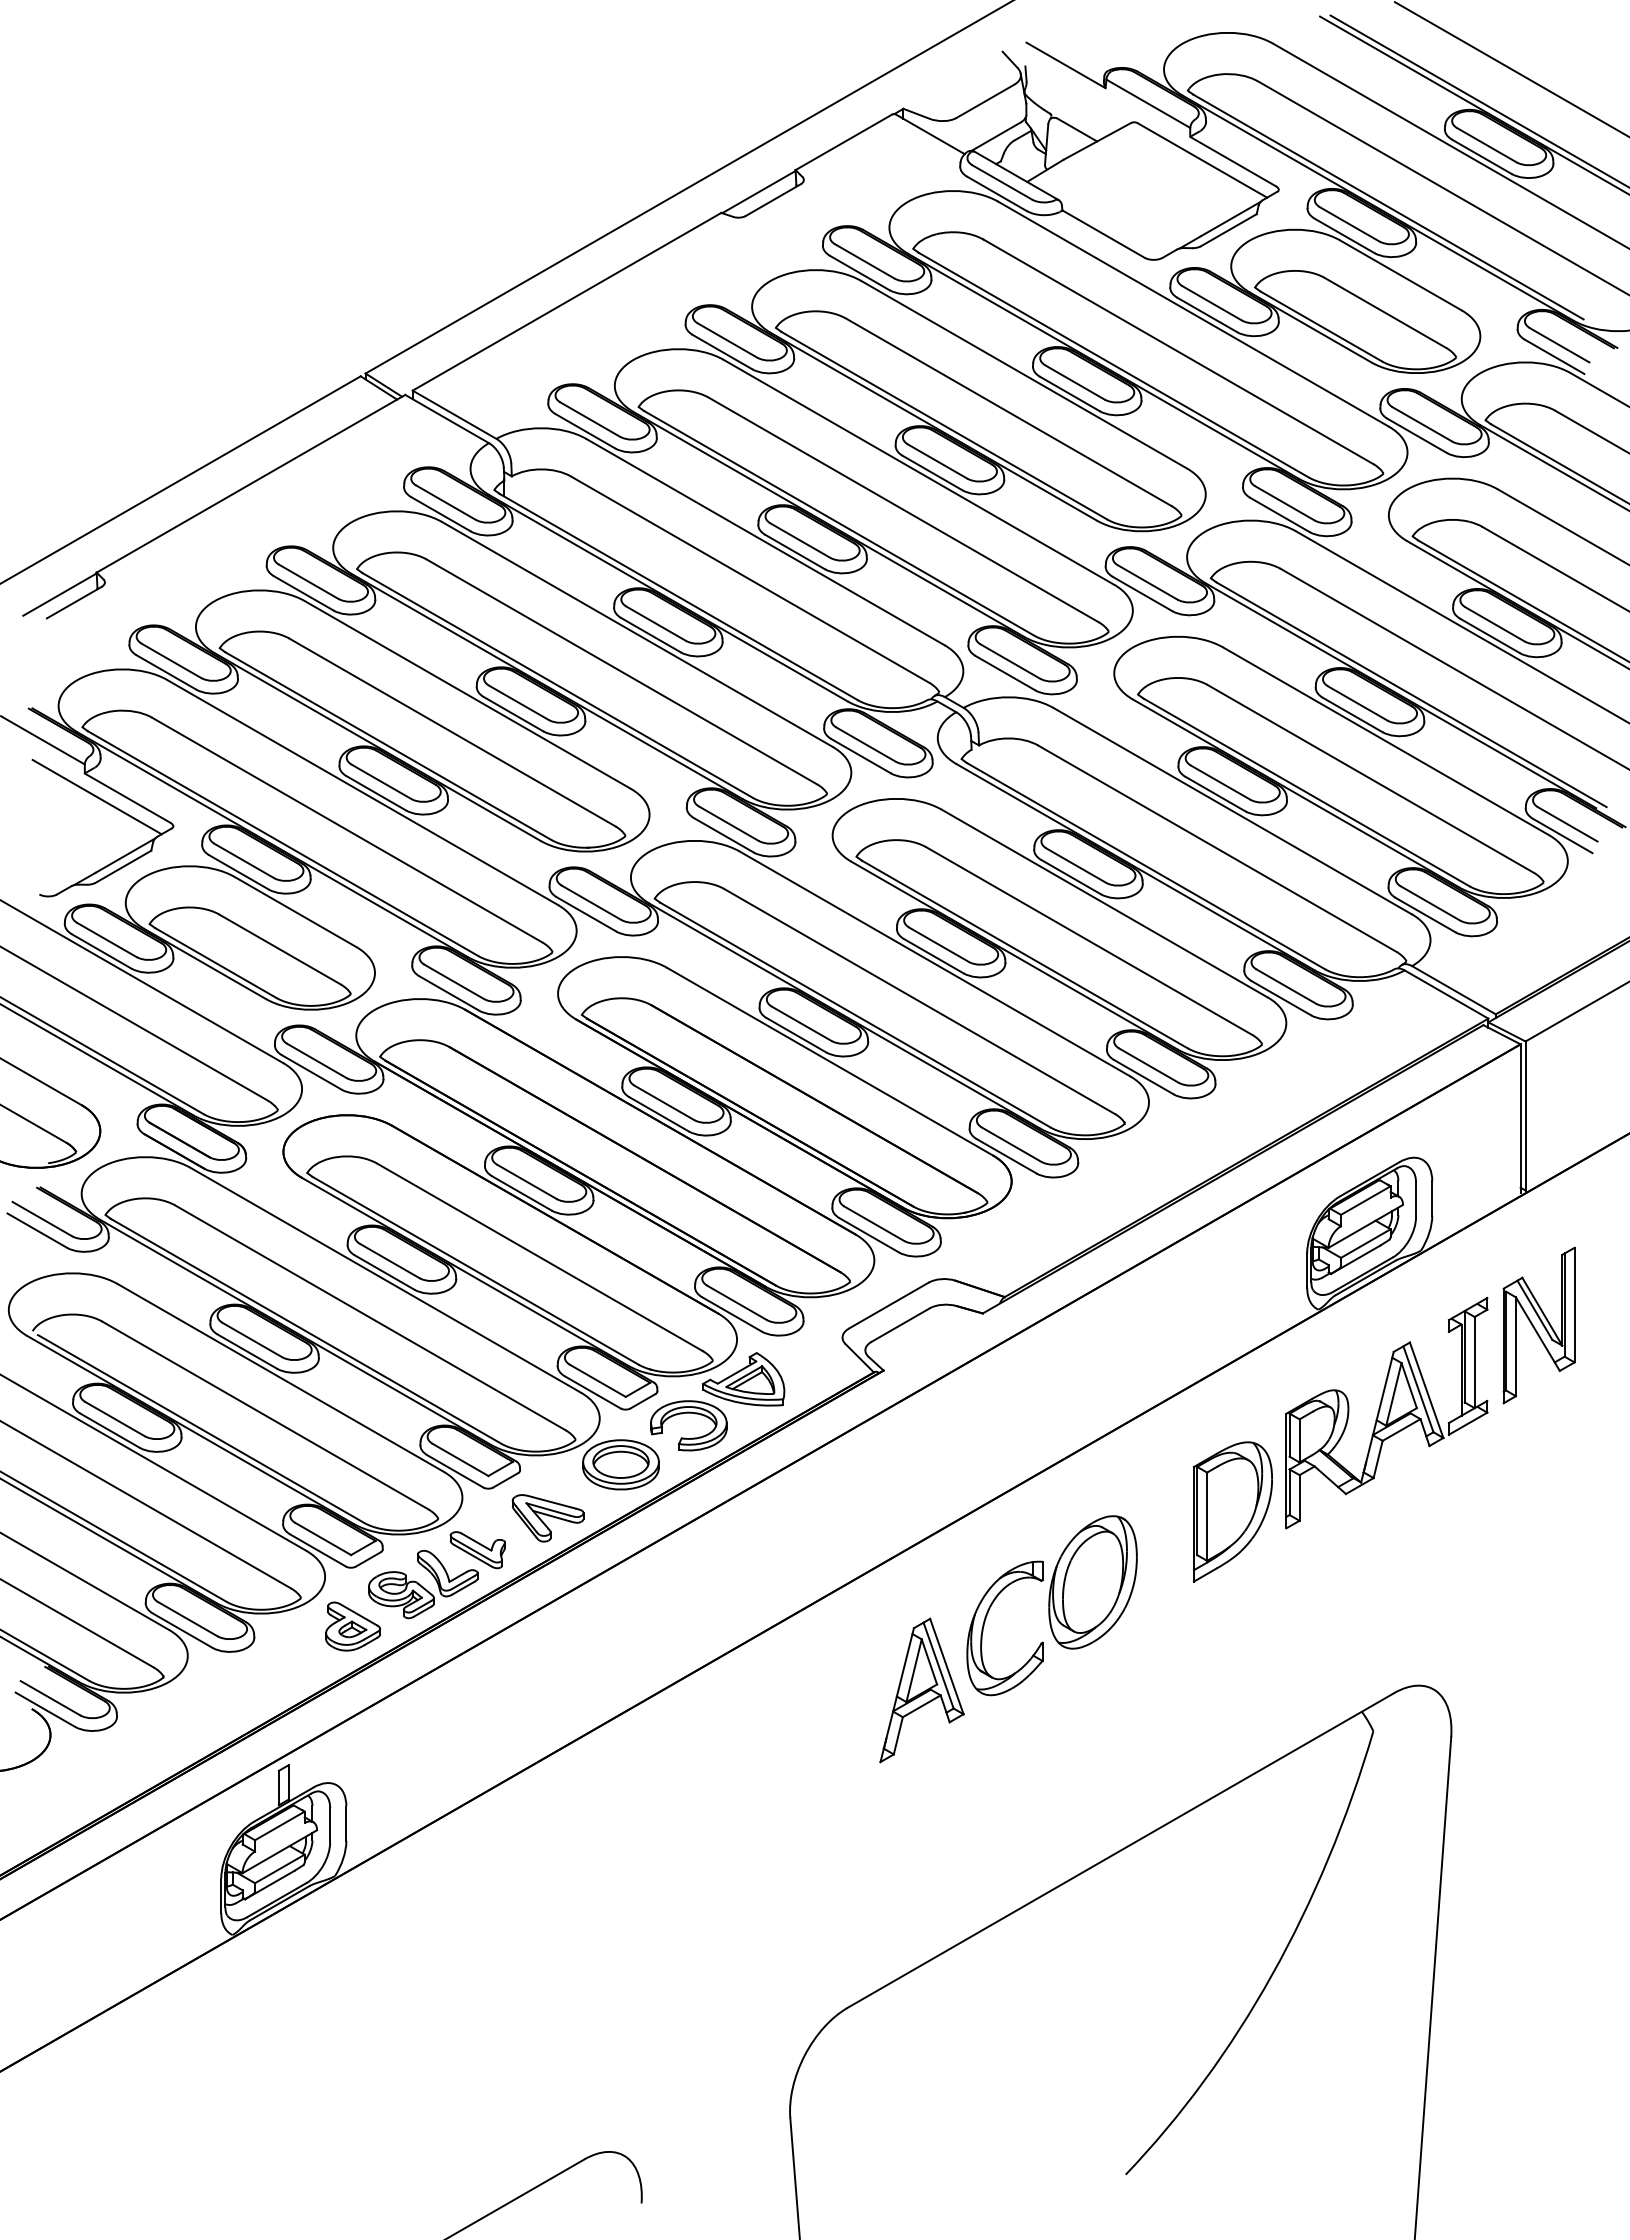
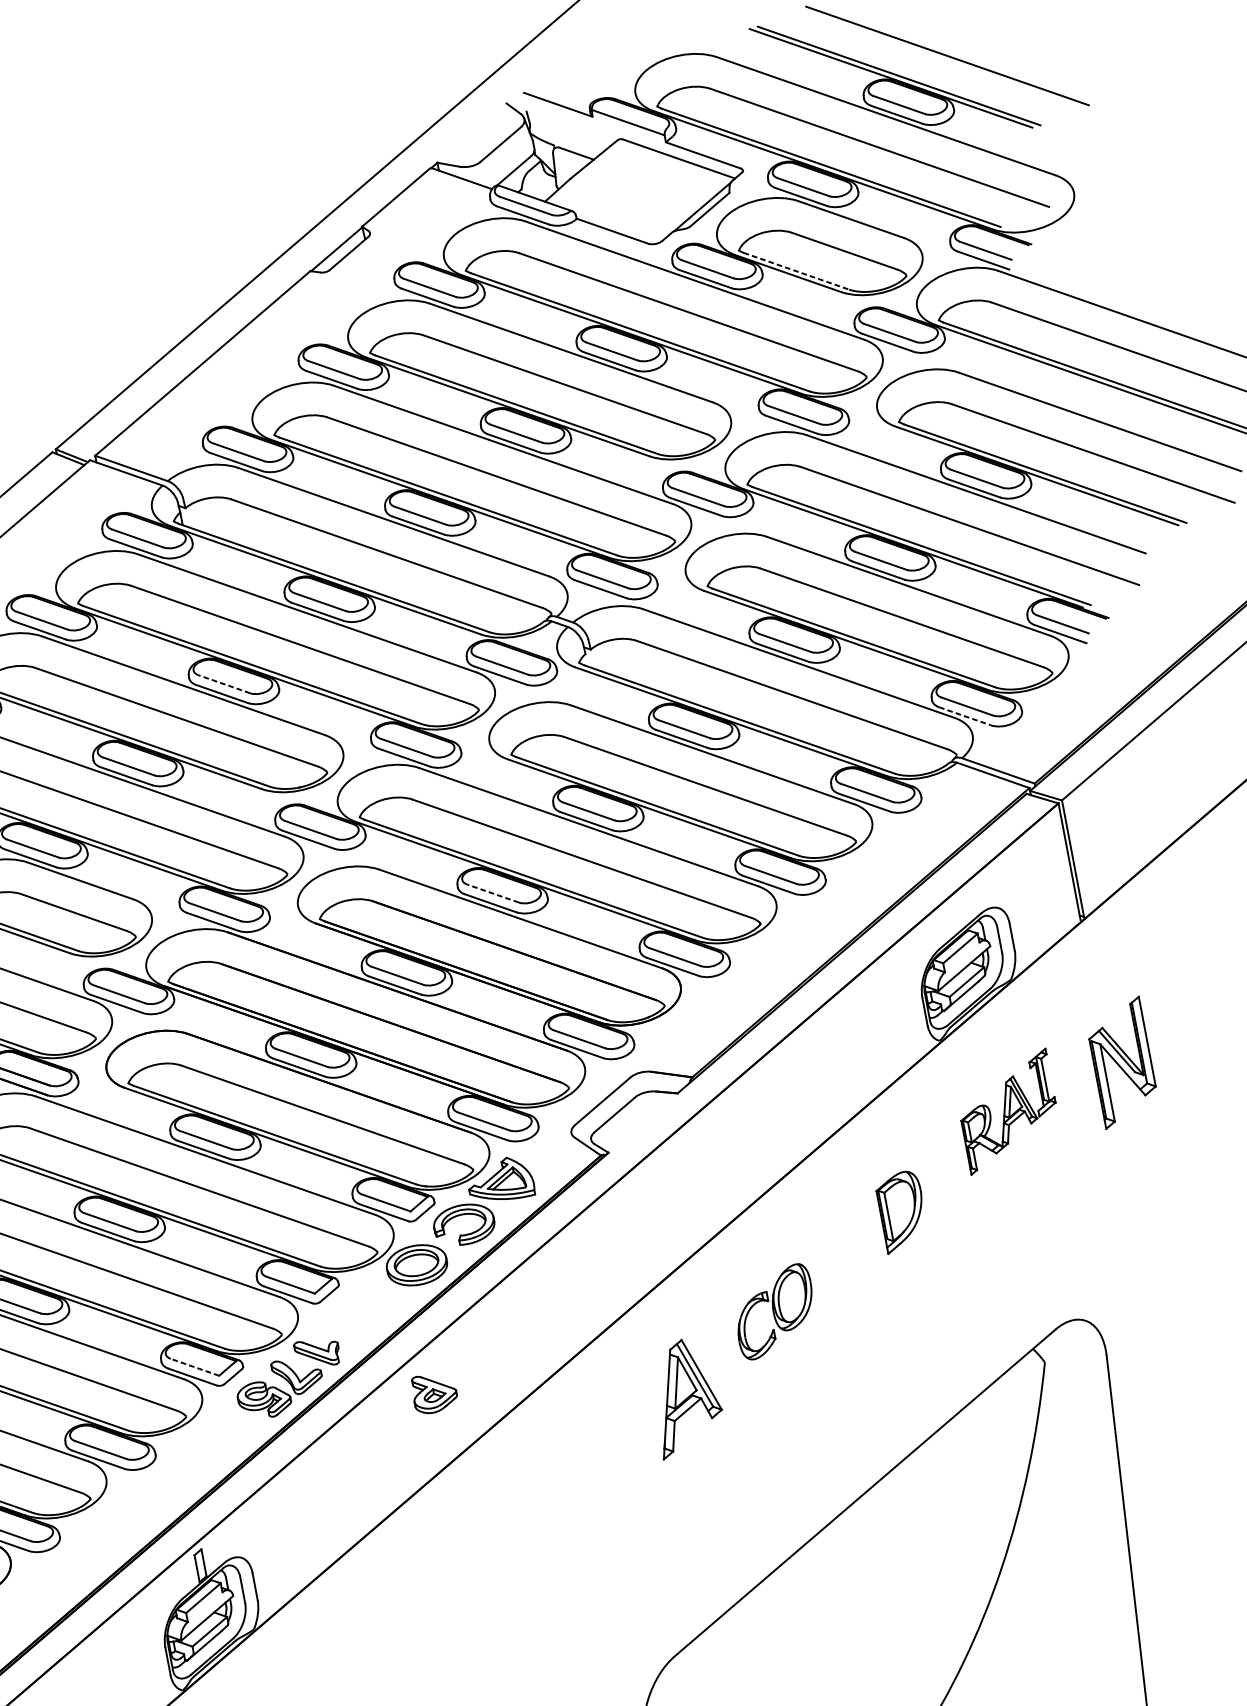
line: (1321, 326) -> (796, 271), solid -> dashed
line: (518, 702) -> (224, 684), solid -> dashed
line: (1425, 915) -> (965, 716), solid -> dashed
line: (801, 1023) -> (492, 893), solid -> dashed
part: (1538, 1325) -> (1122, 1062), moved
part: (1386, 1413) -> (1008, 1111), size x0.6
part: (1232, 1511) -> (902, 1211), size x0.7
part: (547, 1518) -> (367, 1318), removed
line: (322, 1538) -> (194, 1367), solid -> dashed
part: (1051, 1605) -> (774, 1311), size x0.6
part: (352, 1626) -> (434, 1393), moved

